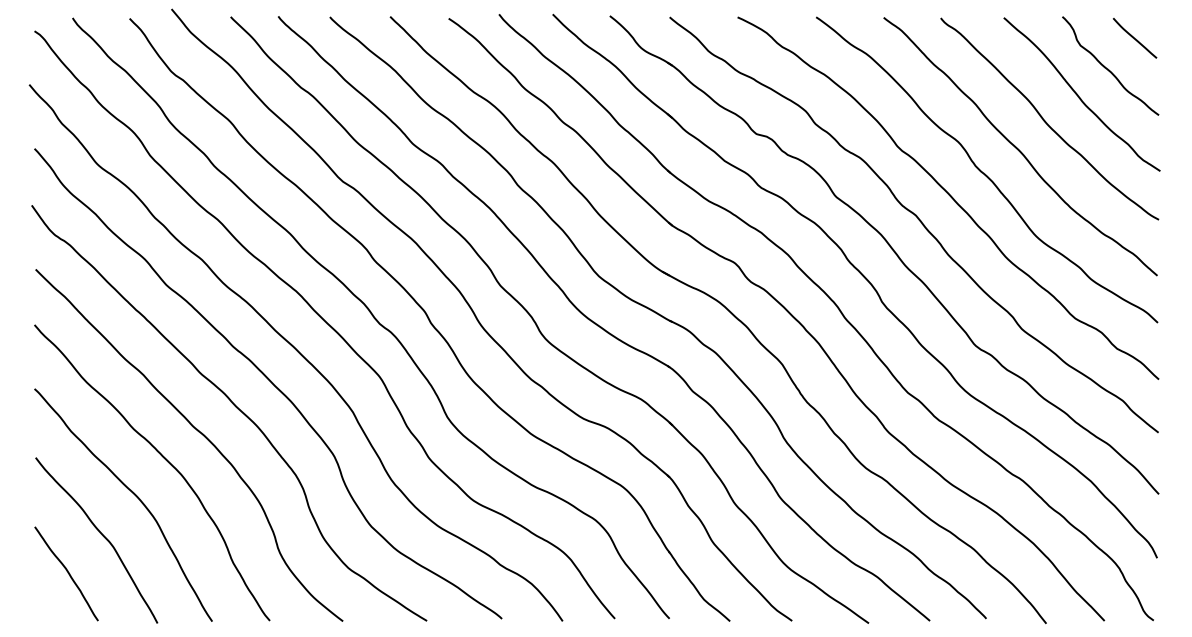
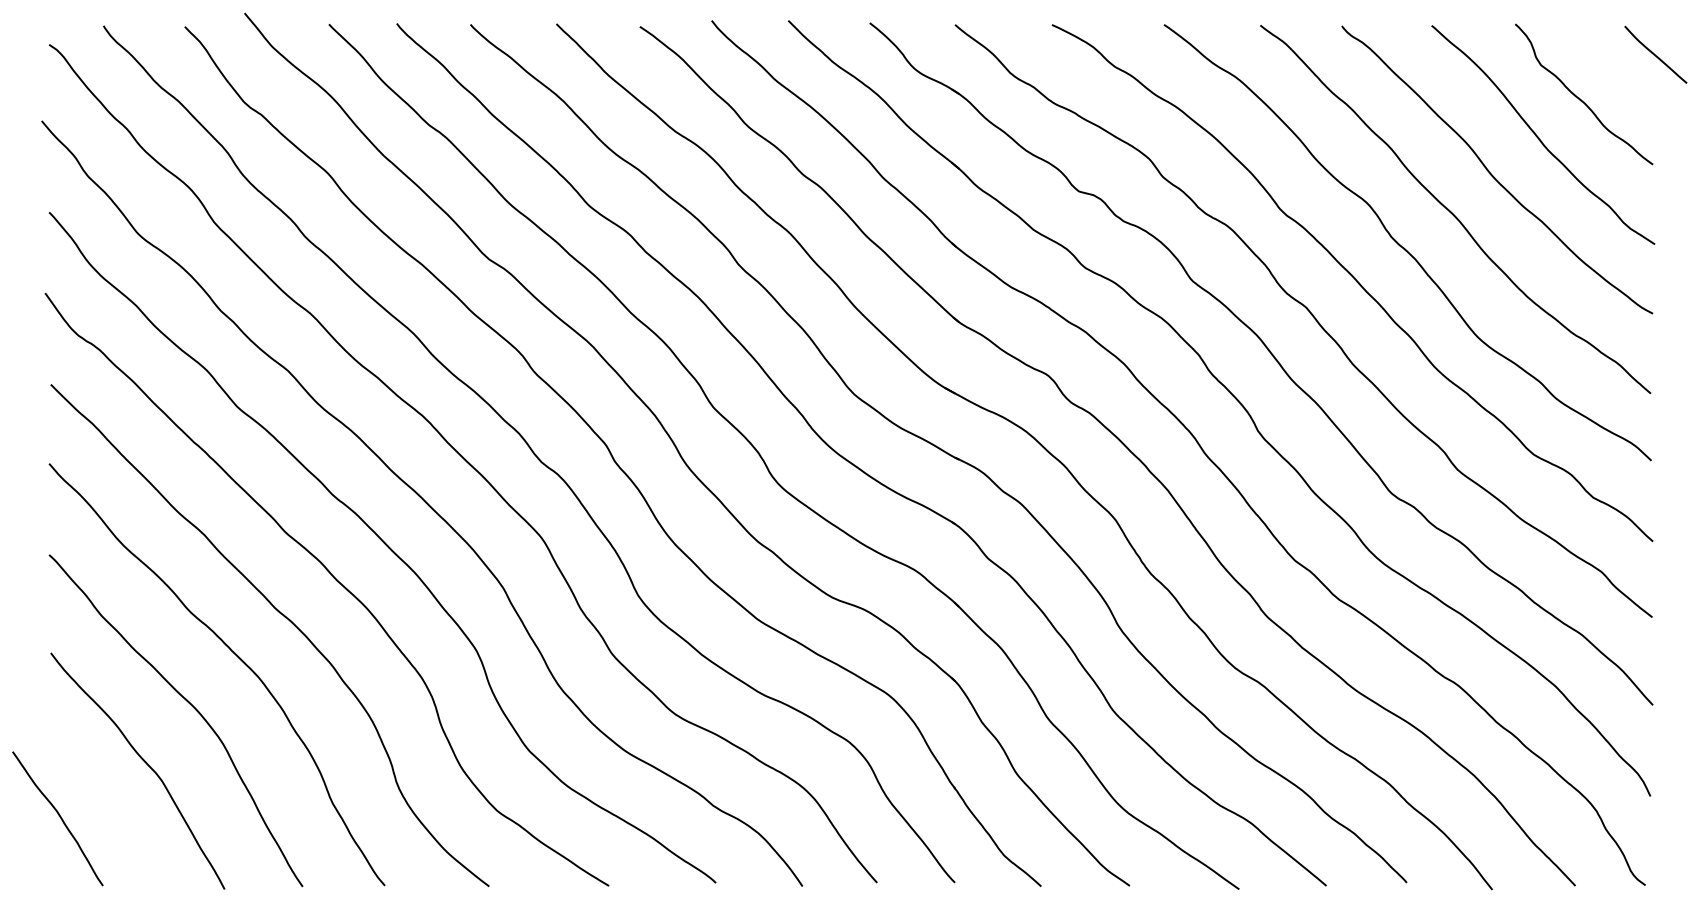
curve: (1134, 38) -> (1655, 54), moved
curve: (67, 572) -> (59, 817), moved

